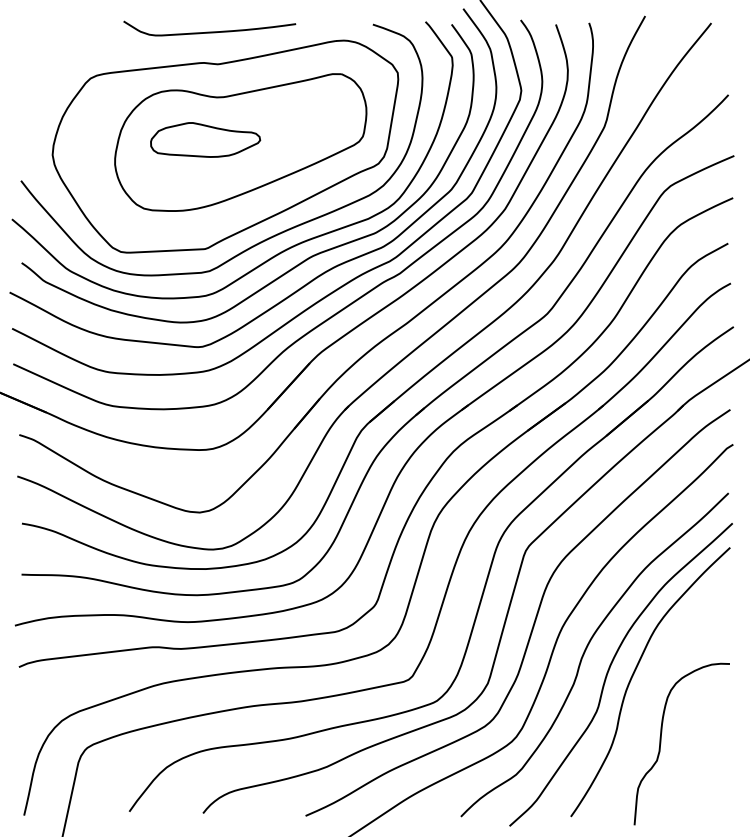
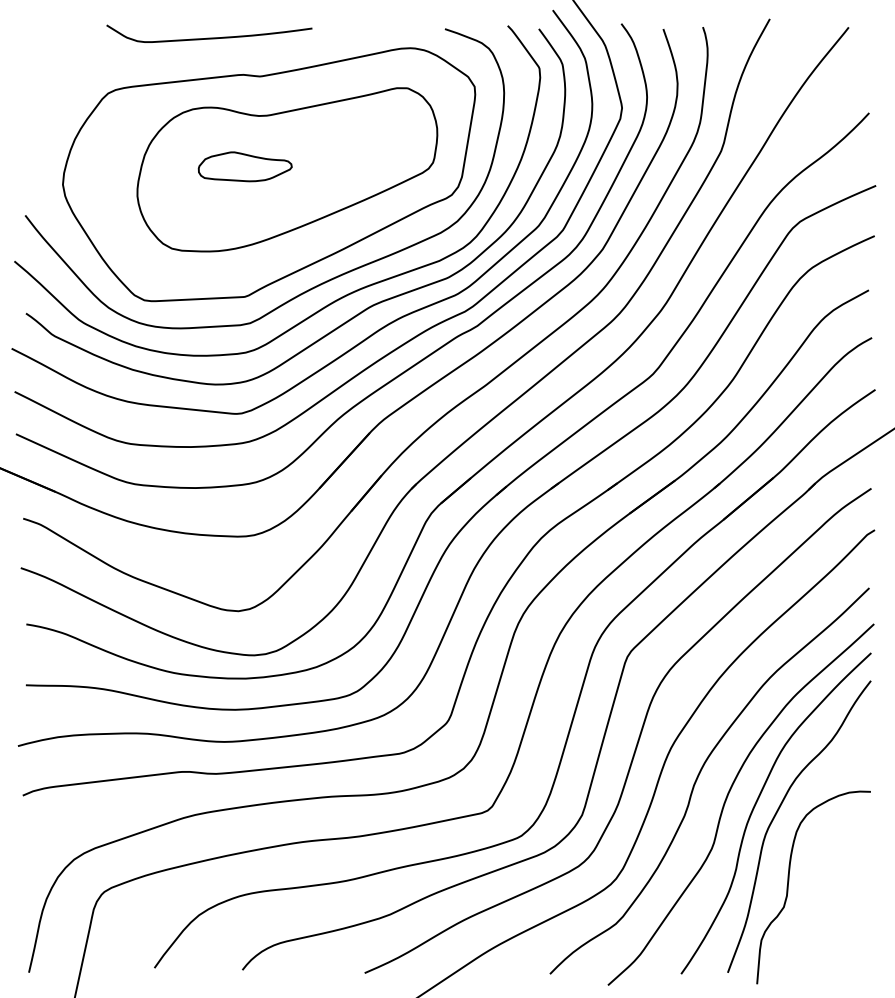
curve: (209, 31) -> (209, 37), moved
part: (204, 139) -> (244, 166), size x0.71
curve: (650, 683) -> (776, 815), added

